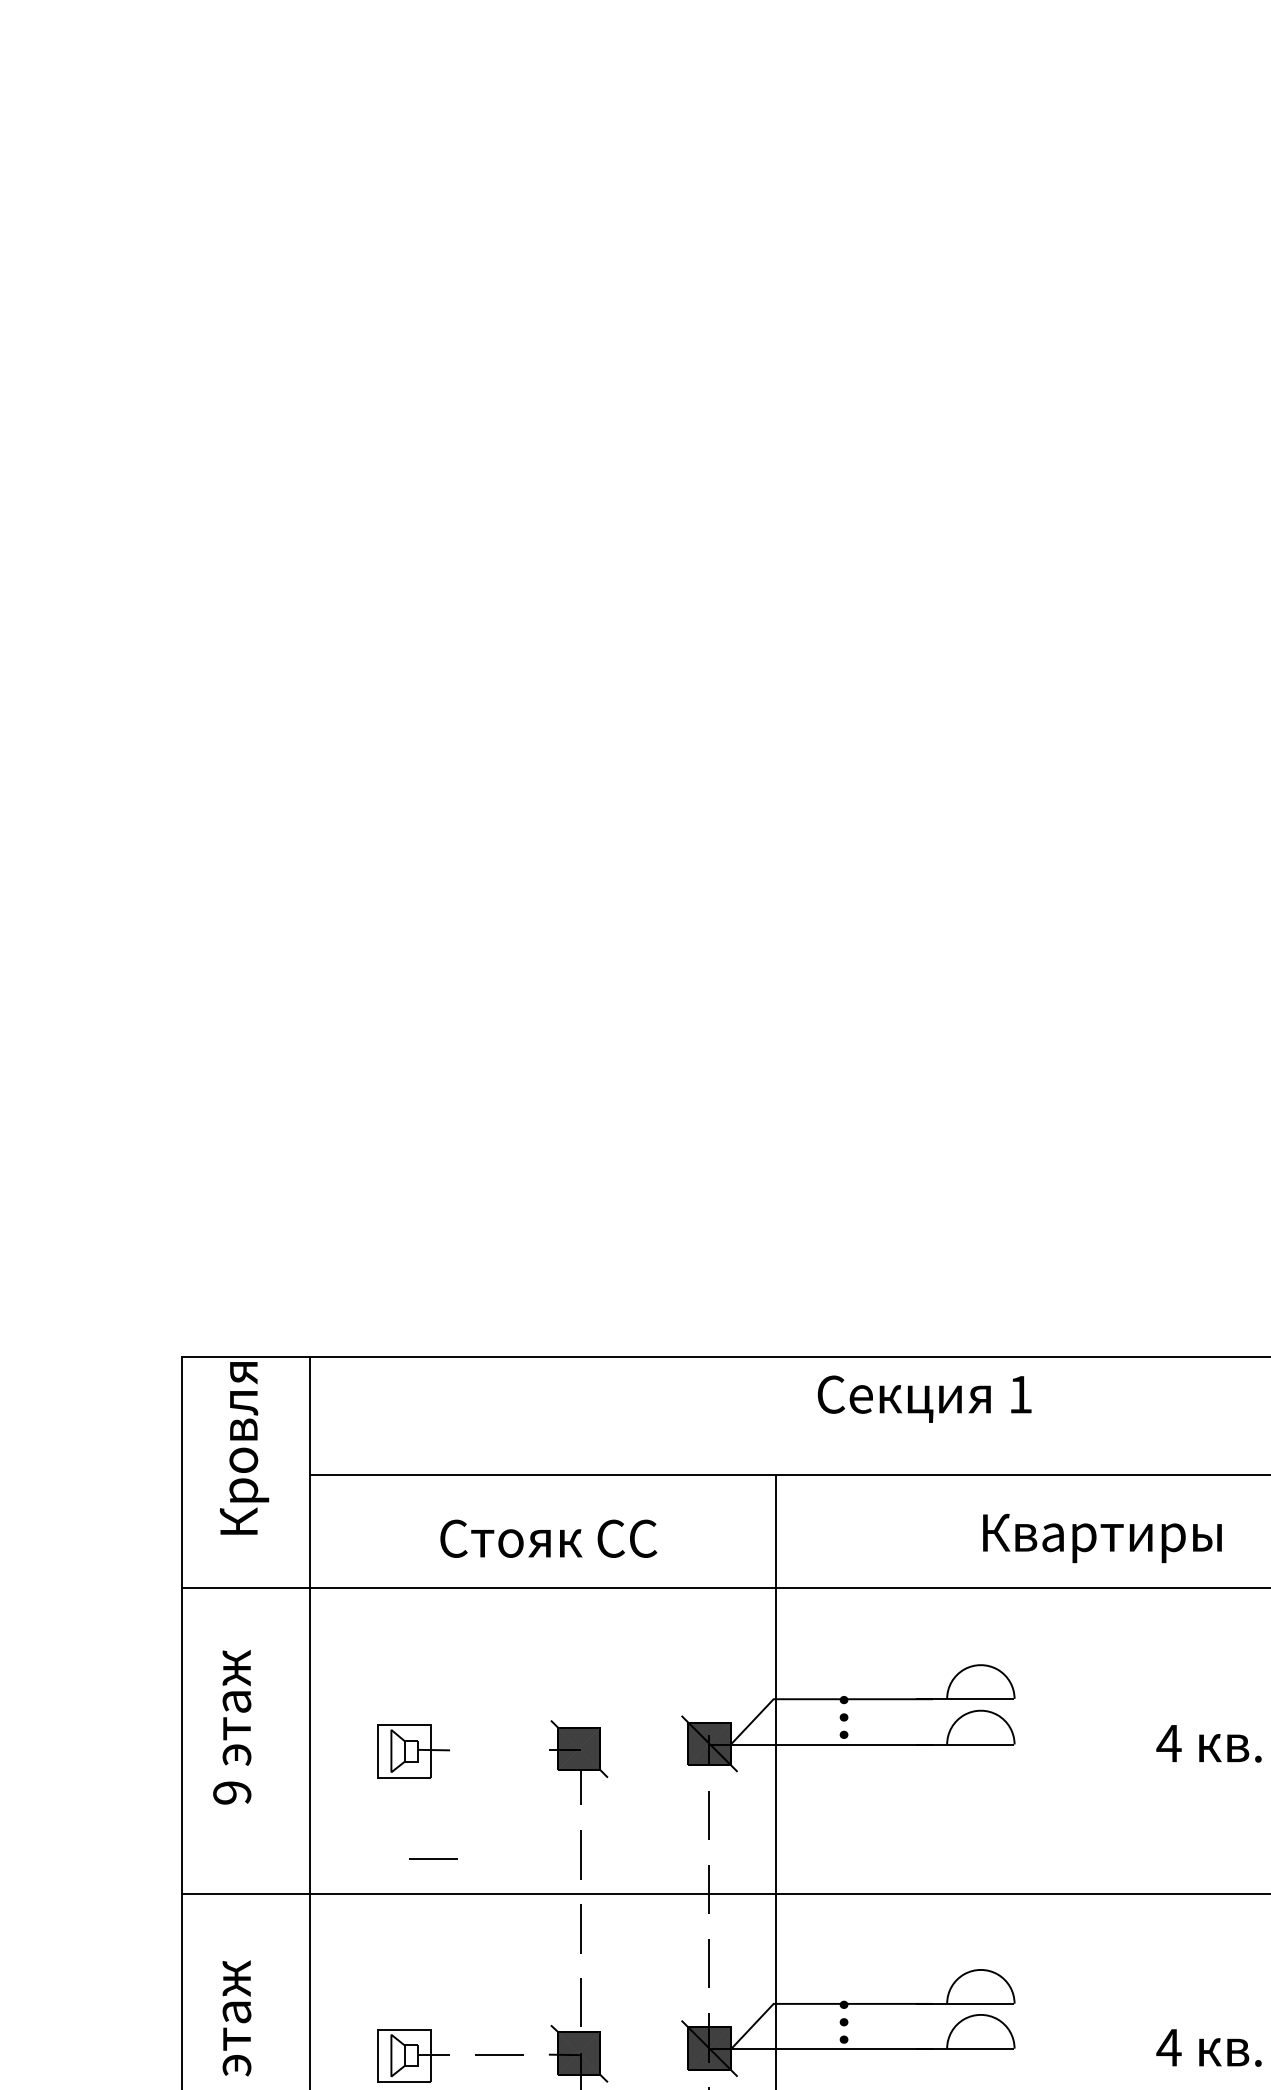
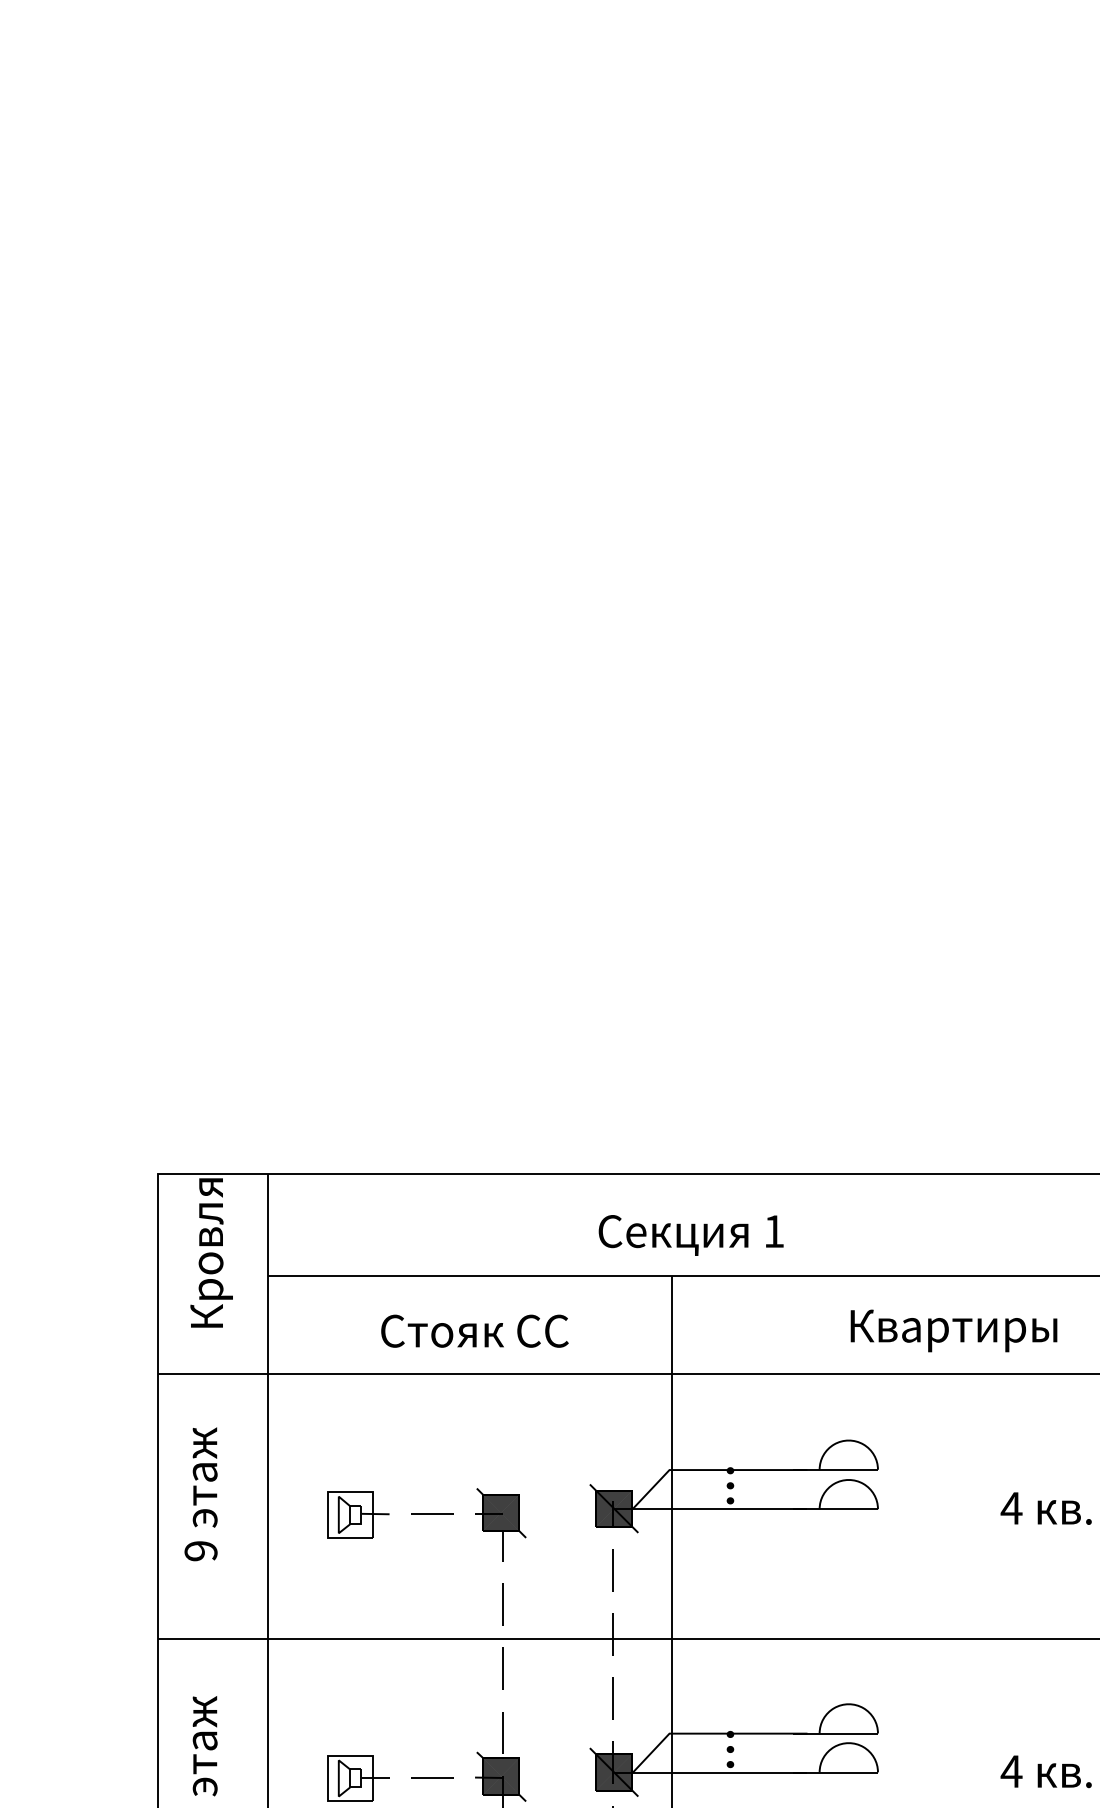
text: (923, 1399) -> (690, 1235), moved
line: (433, 1858) -> (432, 1513), moved

